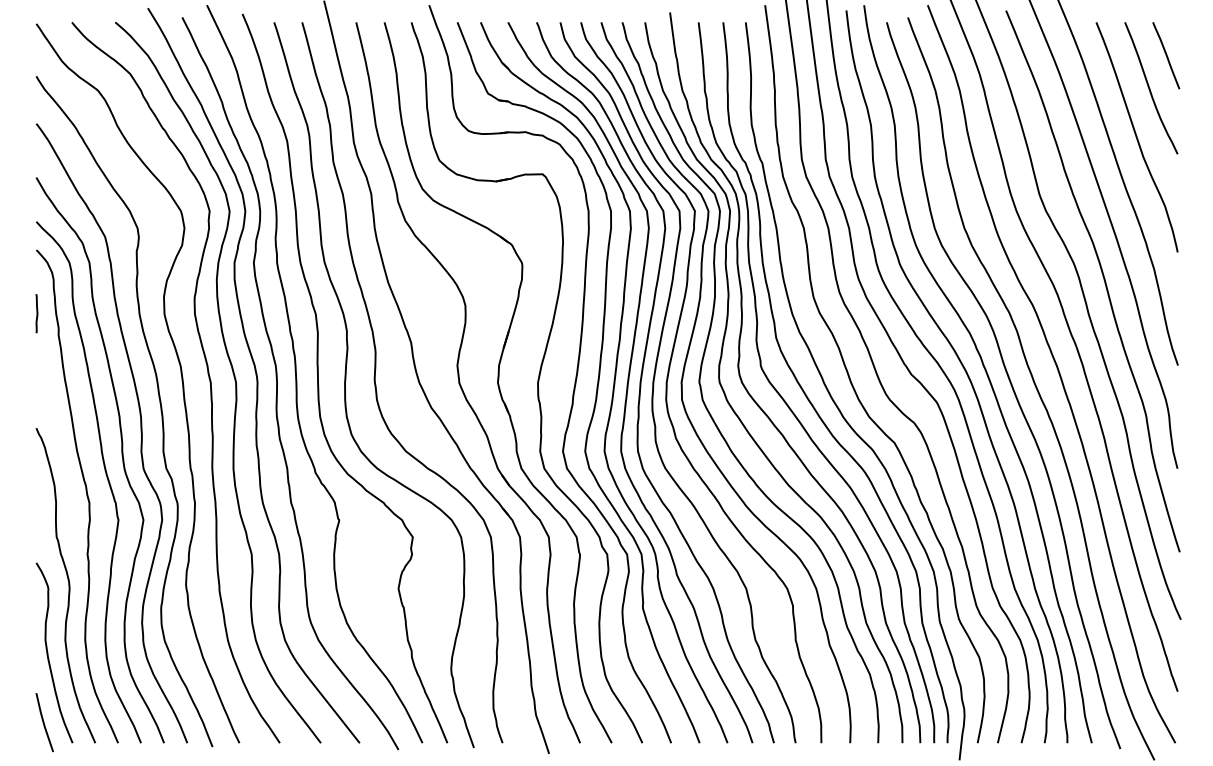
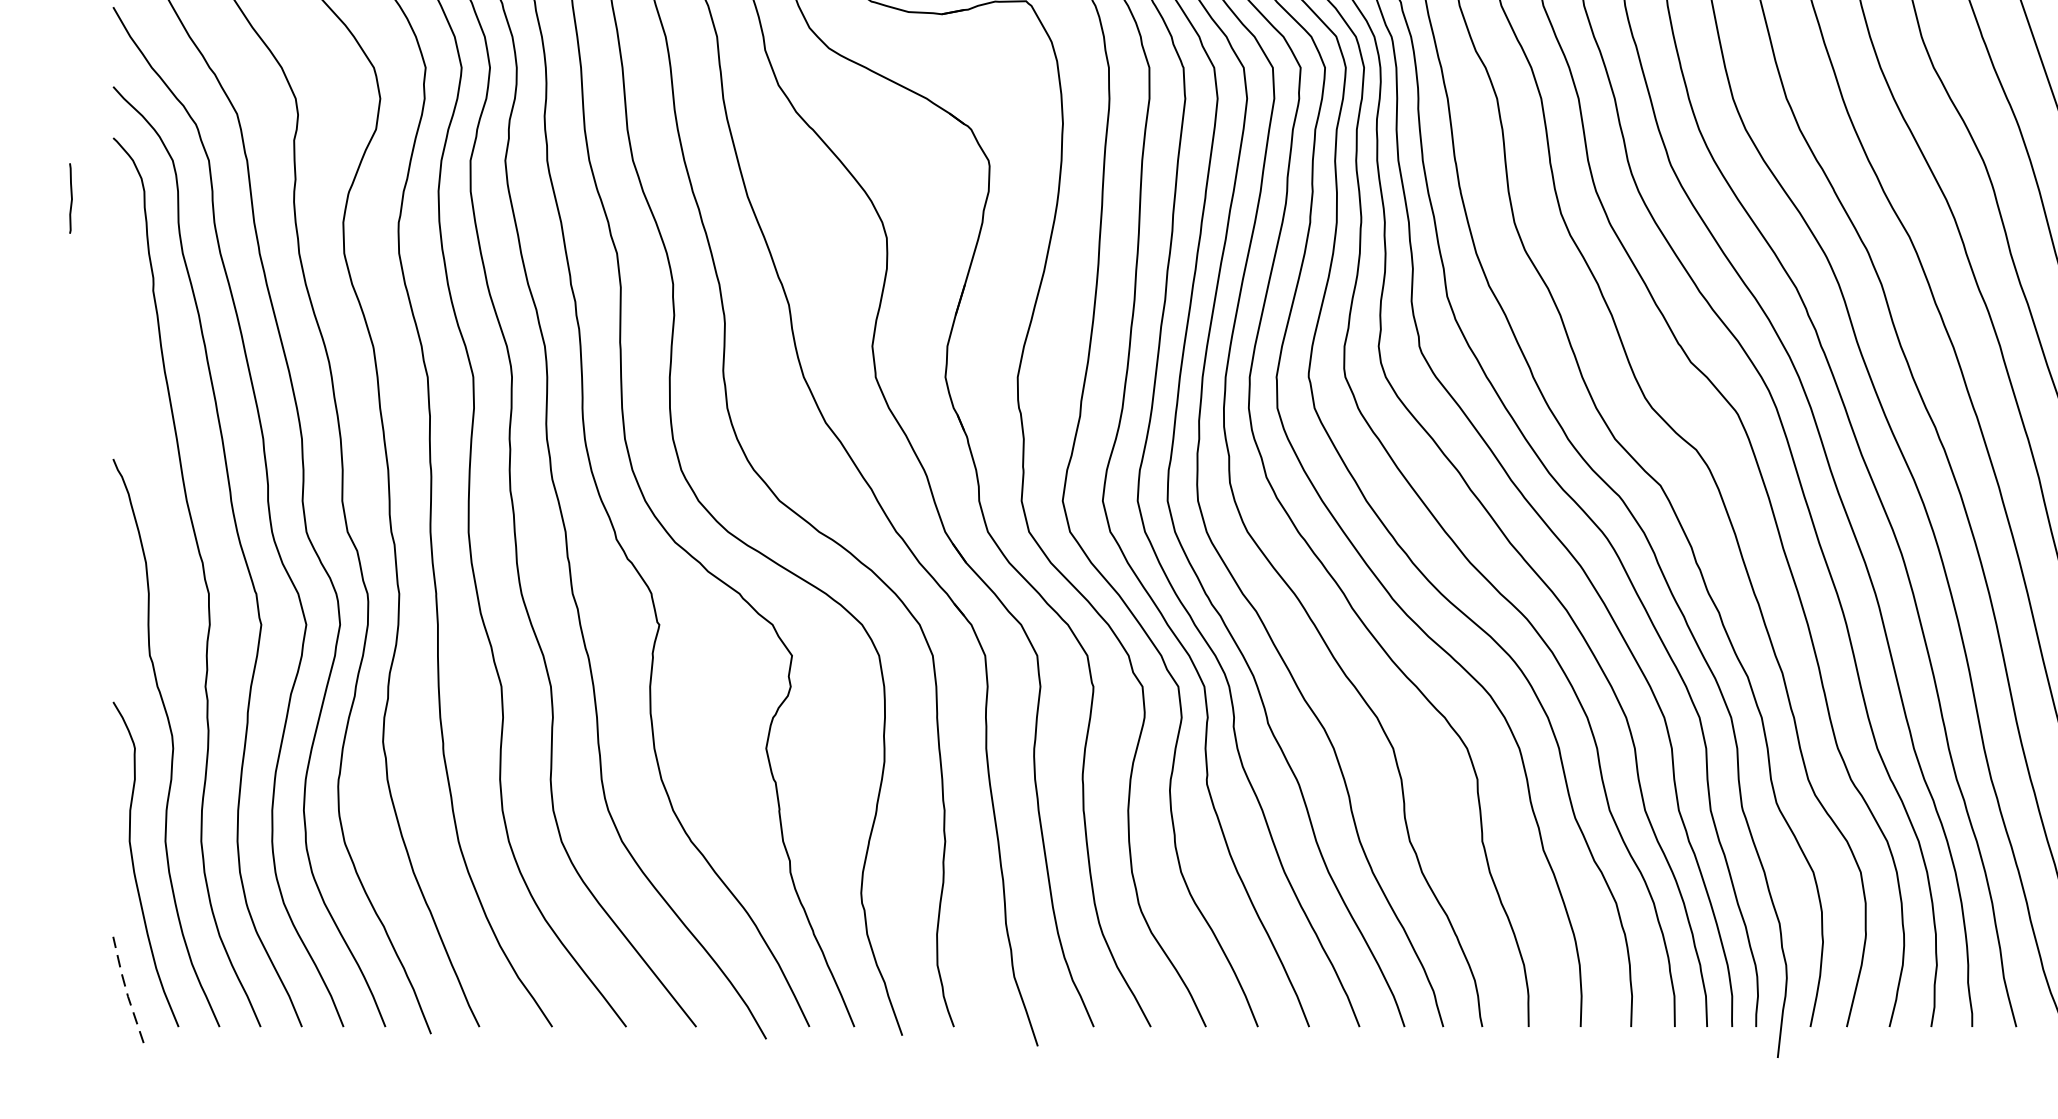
line: (36, 313) -> (70, 198), moved
line: (43, 722) -> (126, 989), solid -> dashed

